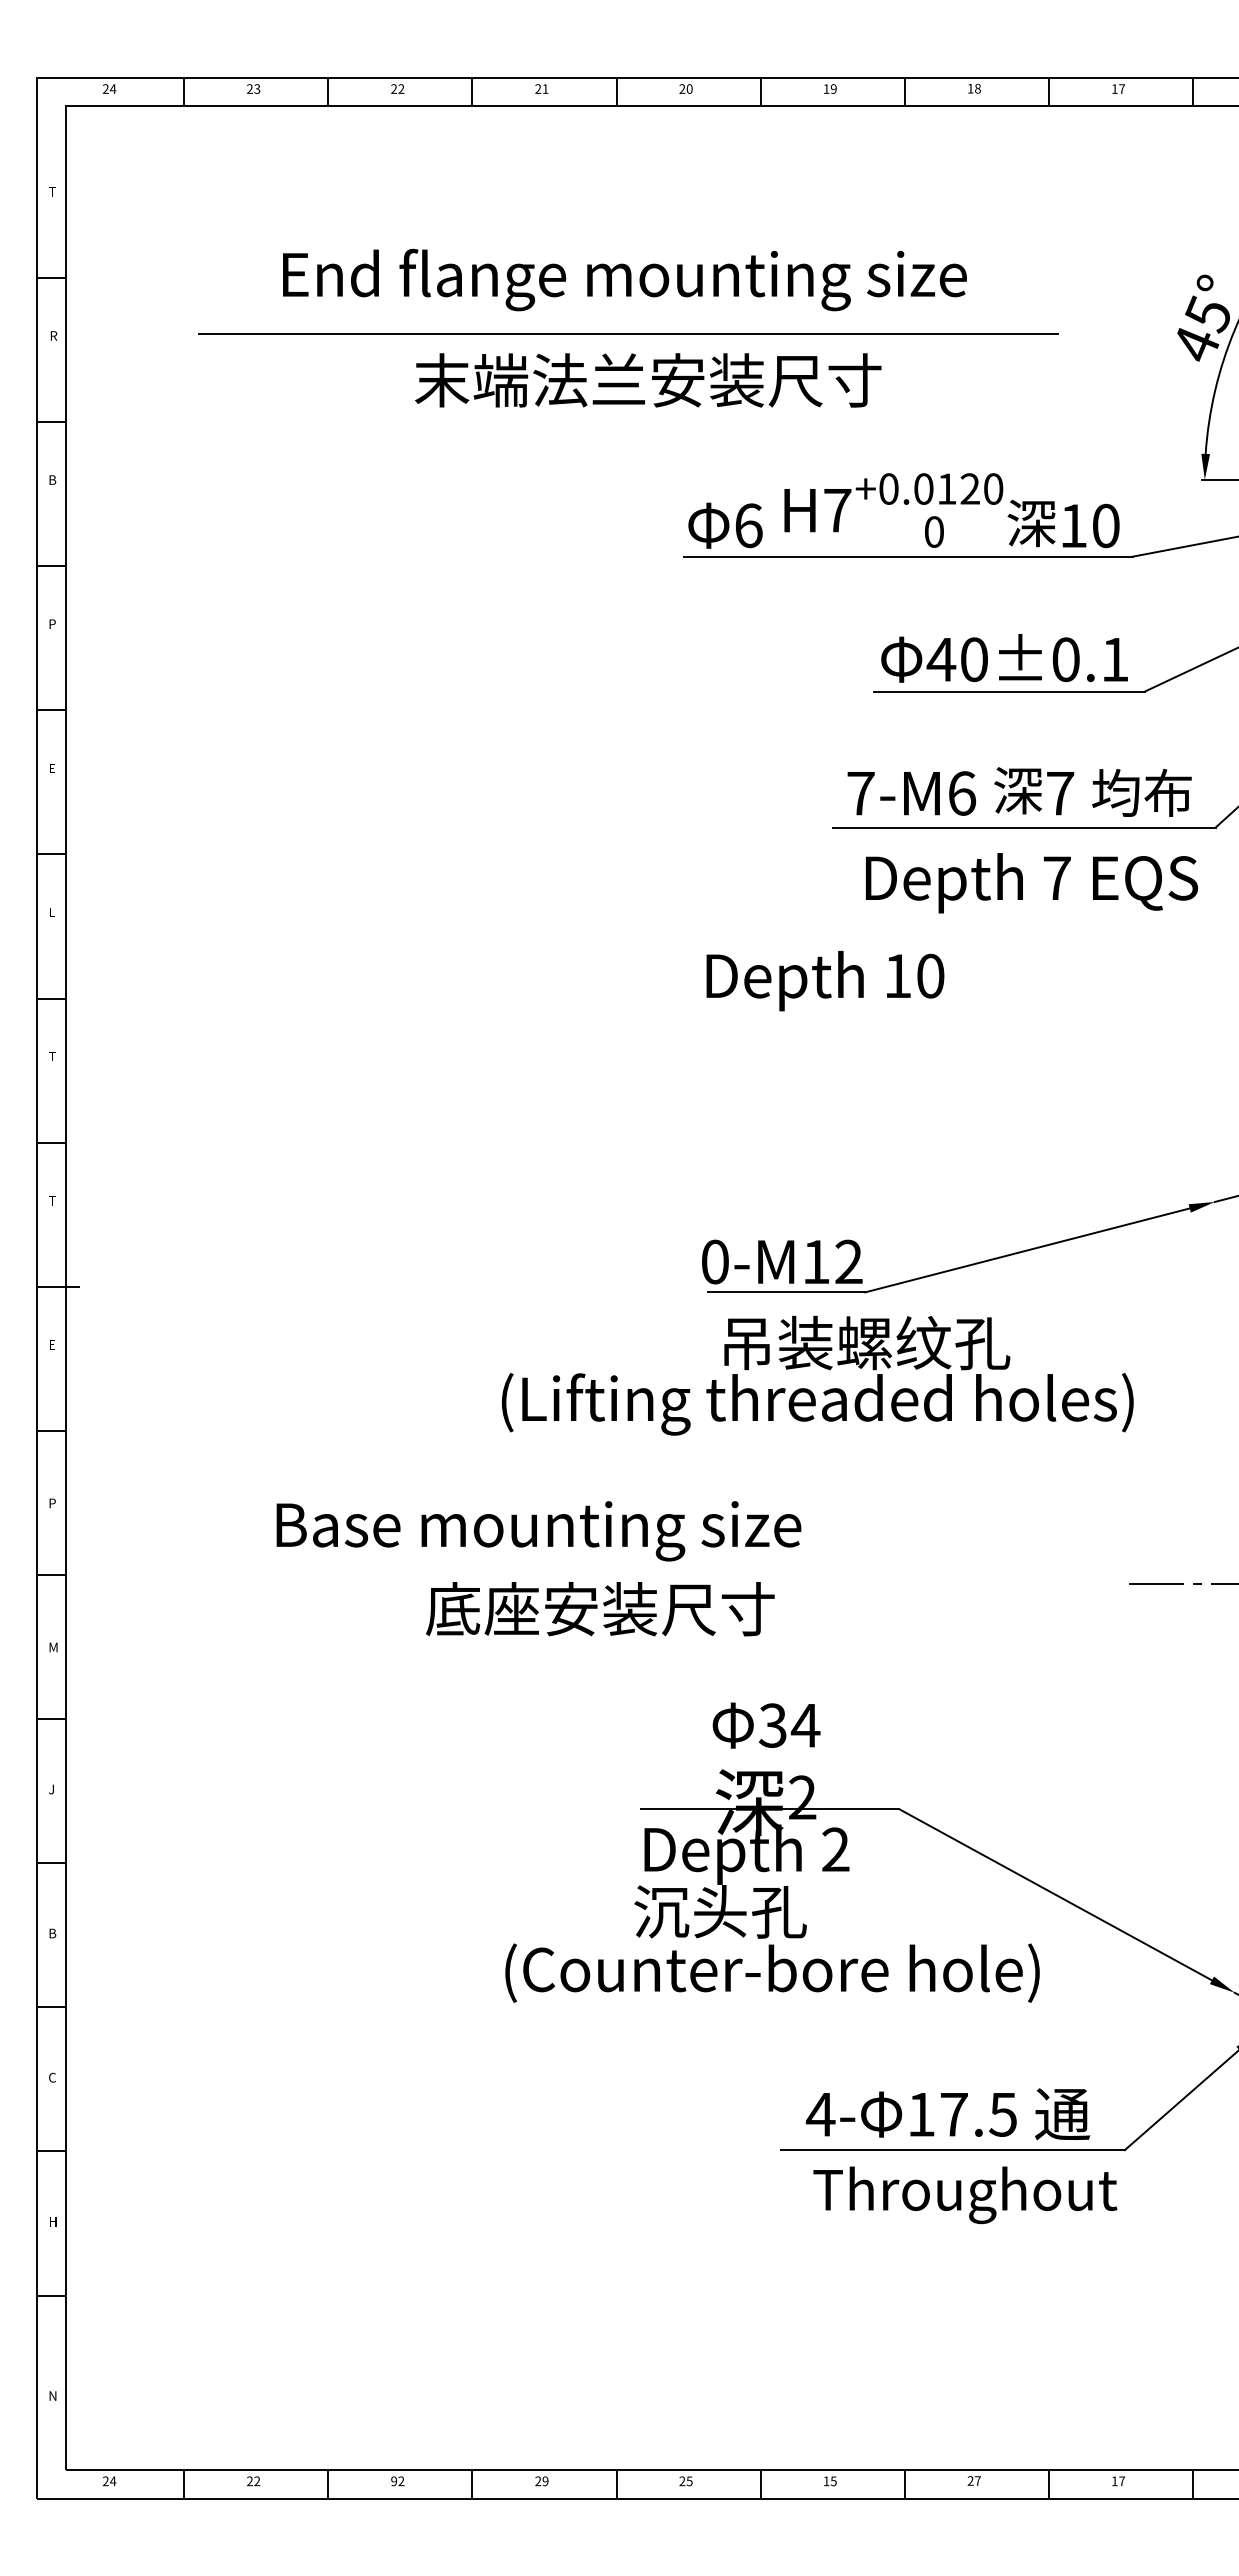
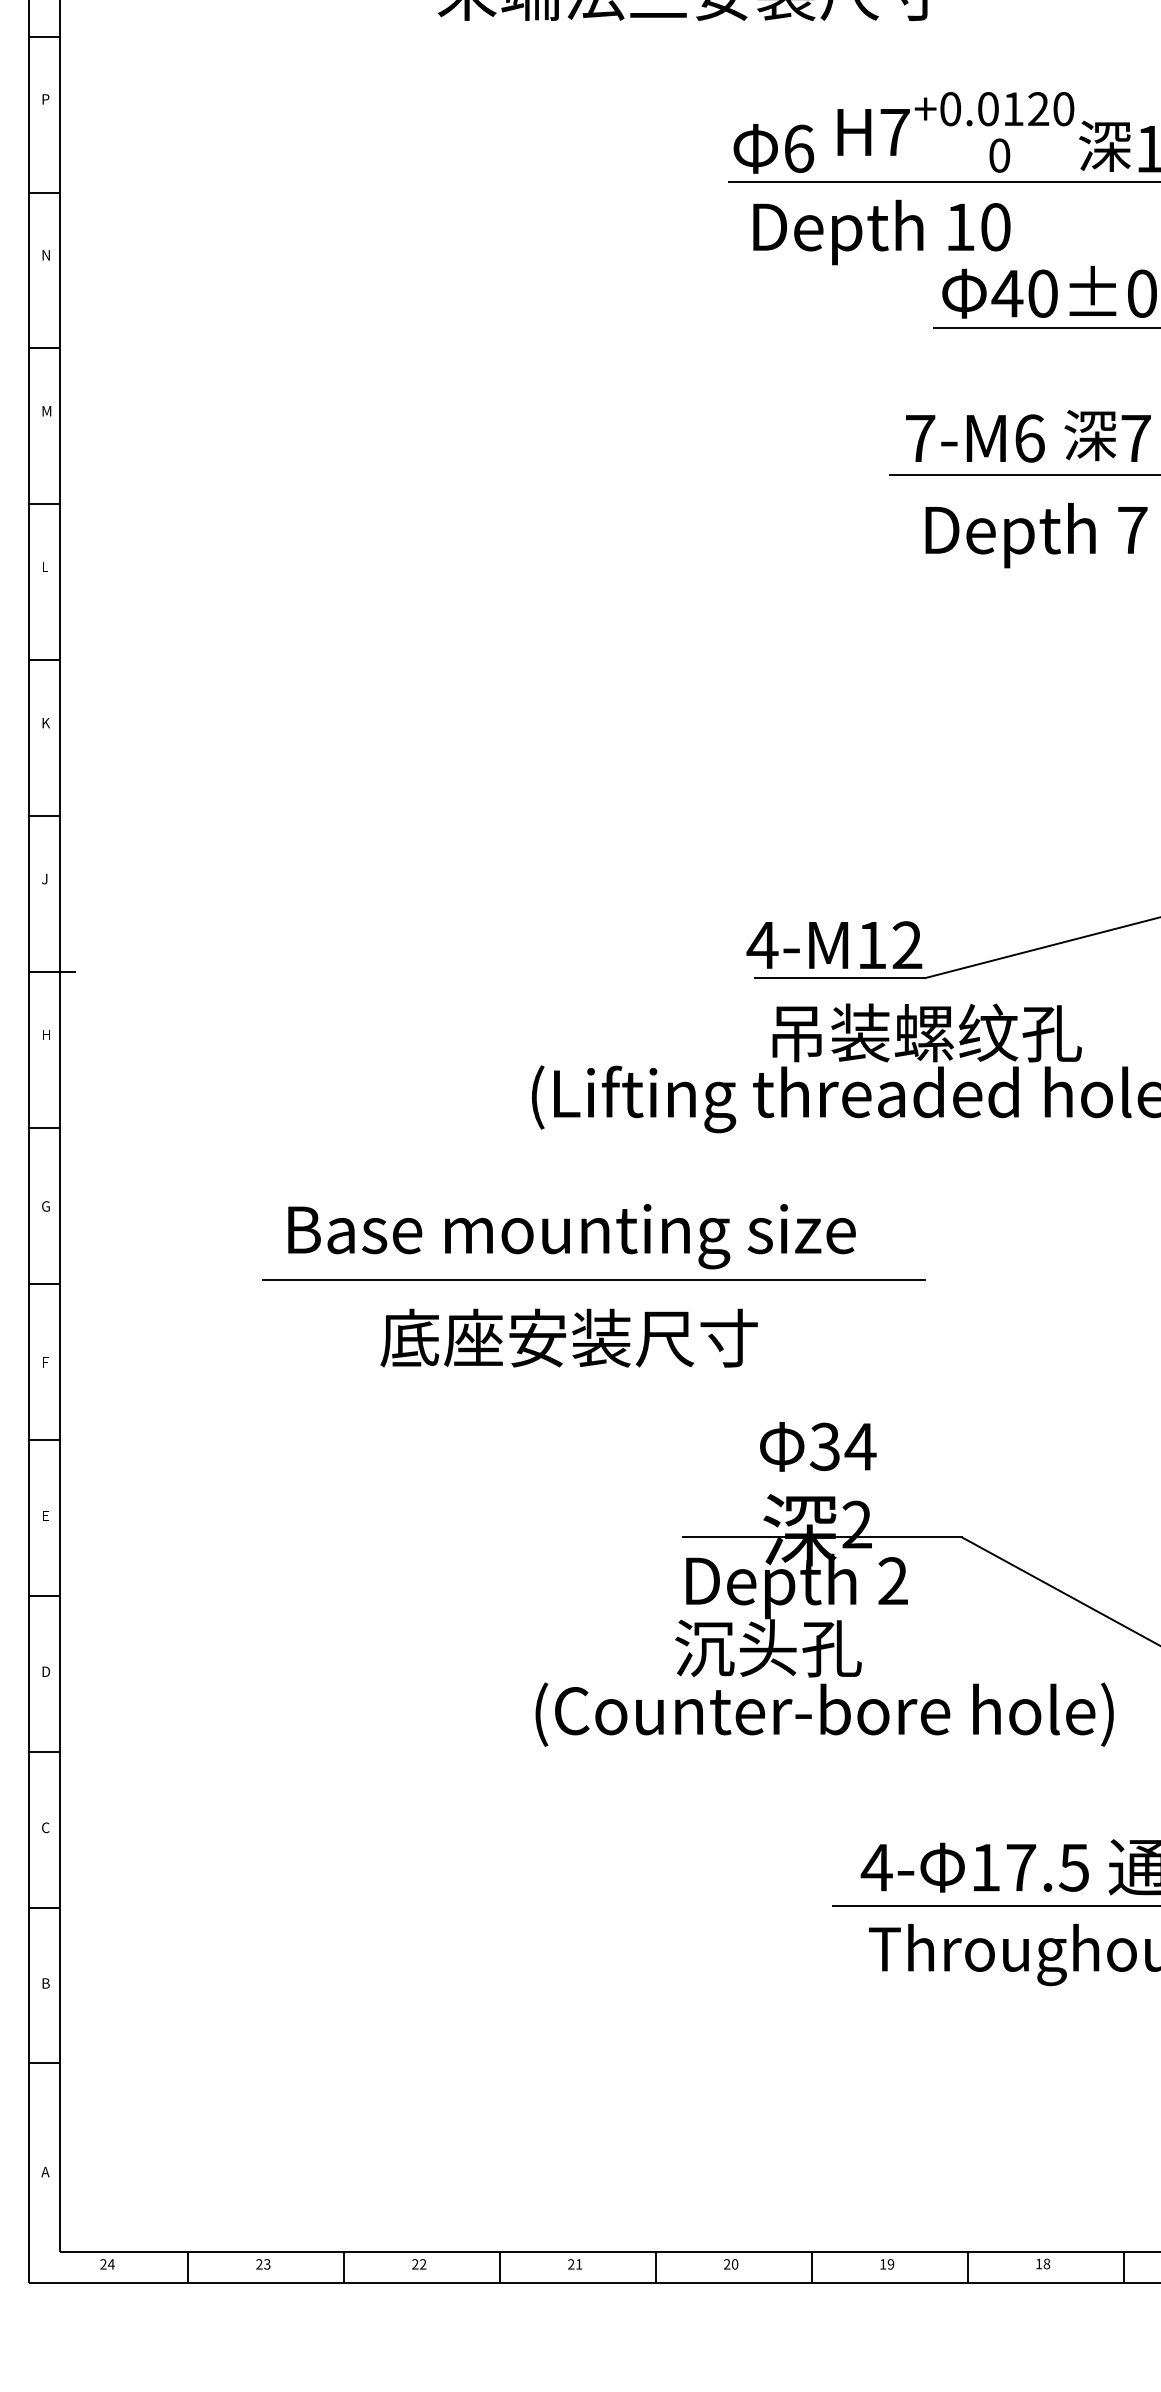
text: (53, 480) -> (46, 99), B -> P
text: (53, 623) -> (46, 254), P -> N
text: (53, 768) -> (46, 411), E -> M
text: (825, 981) -> (881, 232), moved
text: (52, 1056) -> (45, 723), T -> K
text: (52, 1200) -> (45, 878), T -> J
text: (714, 1261) -> (761, 944), 0-M12 -> 4-M12
text: (53, 1344) -> (46, 1034), E -> H
text: (52, 1503) -> (45, 1206), P -> G
line: (559, 1571) -> (594, 1280), added
text: (600, 1609) -> (569, 1338), moved
text: (53, 1647) -> (46, 1362), M -> F
text: (51, 1789) -> (44, 1515), J -> E
text: (53, 1933) -> (46, 1671), B -> D
text: (52, 2221) -> (45, 1983), H -> B
text: (52, 2395) -> (45, 2171), N -> A
text: (973, 2480) -> (1042, 2263), 27 -> 18
text: (257, 2481) -> (267, 2264), 22 -> 23
text: (394, 2481) -> (415, 2264), 92 -> 22
text: (545, 2481) -> (579, 2264), 29 -> 21
text: (689, 2481) -> (734, 2264), 25 -> 20
text: (833, 2481) -> (890, 2264), 15 -> 19

